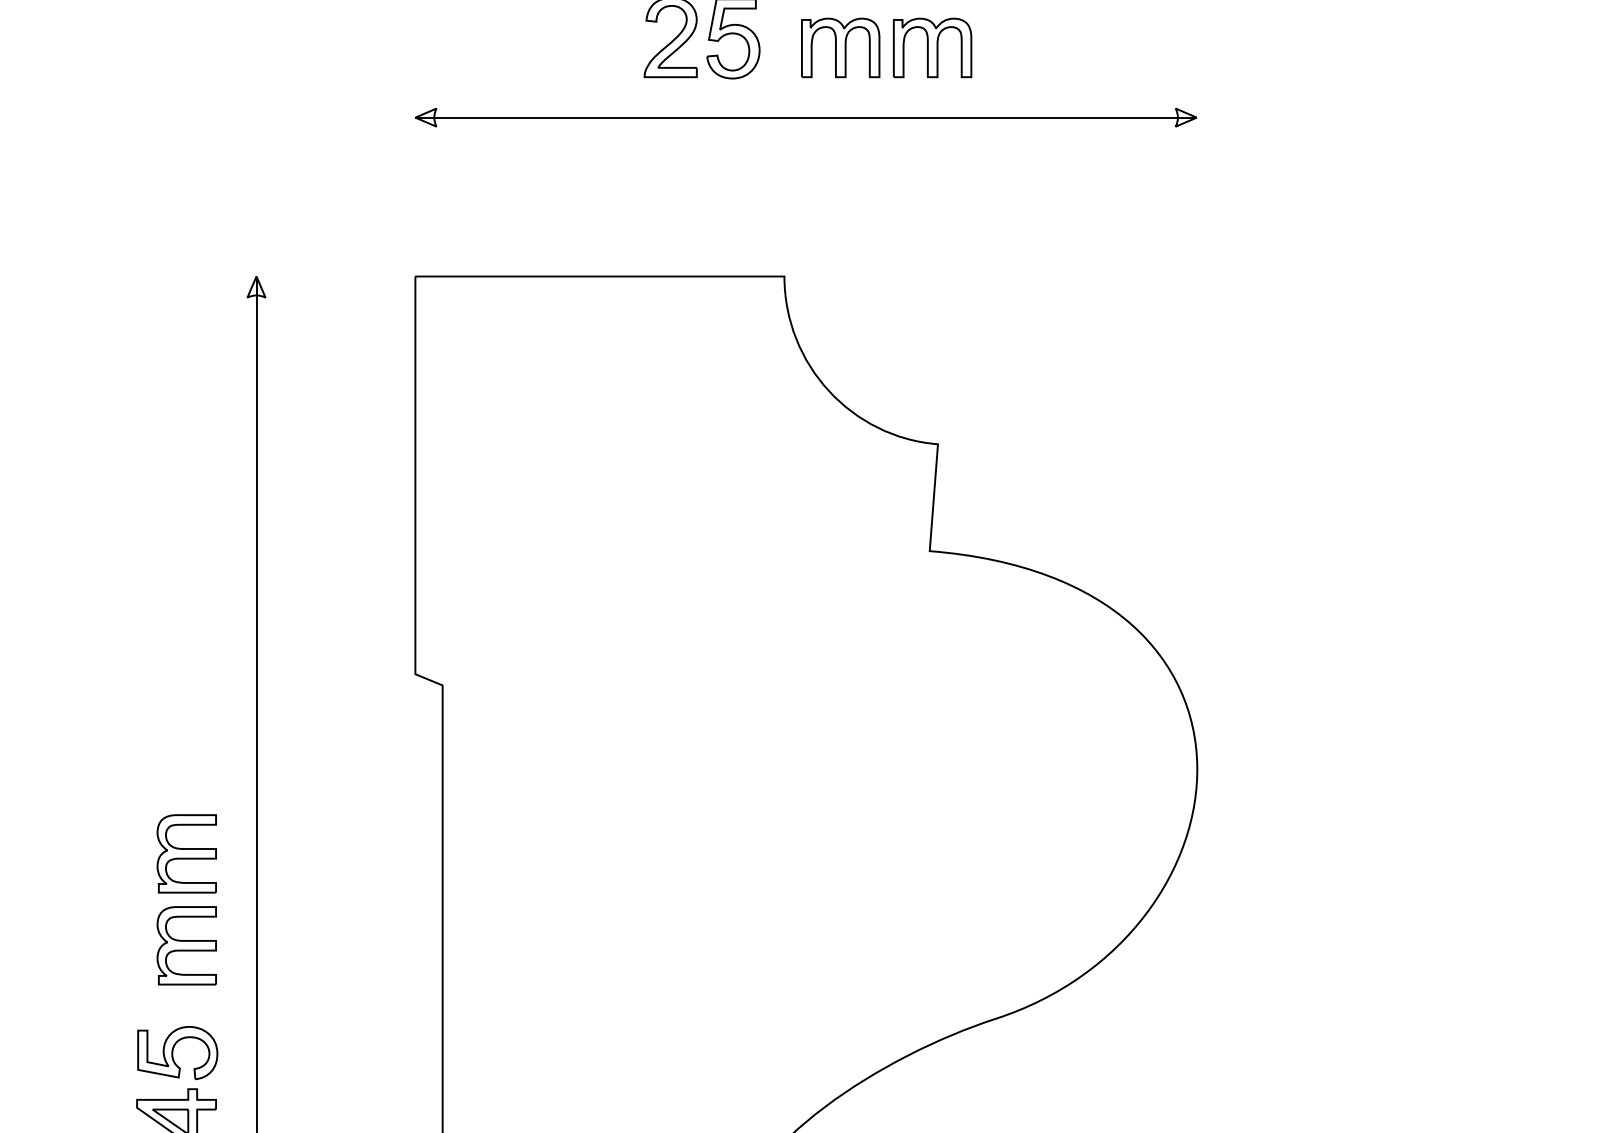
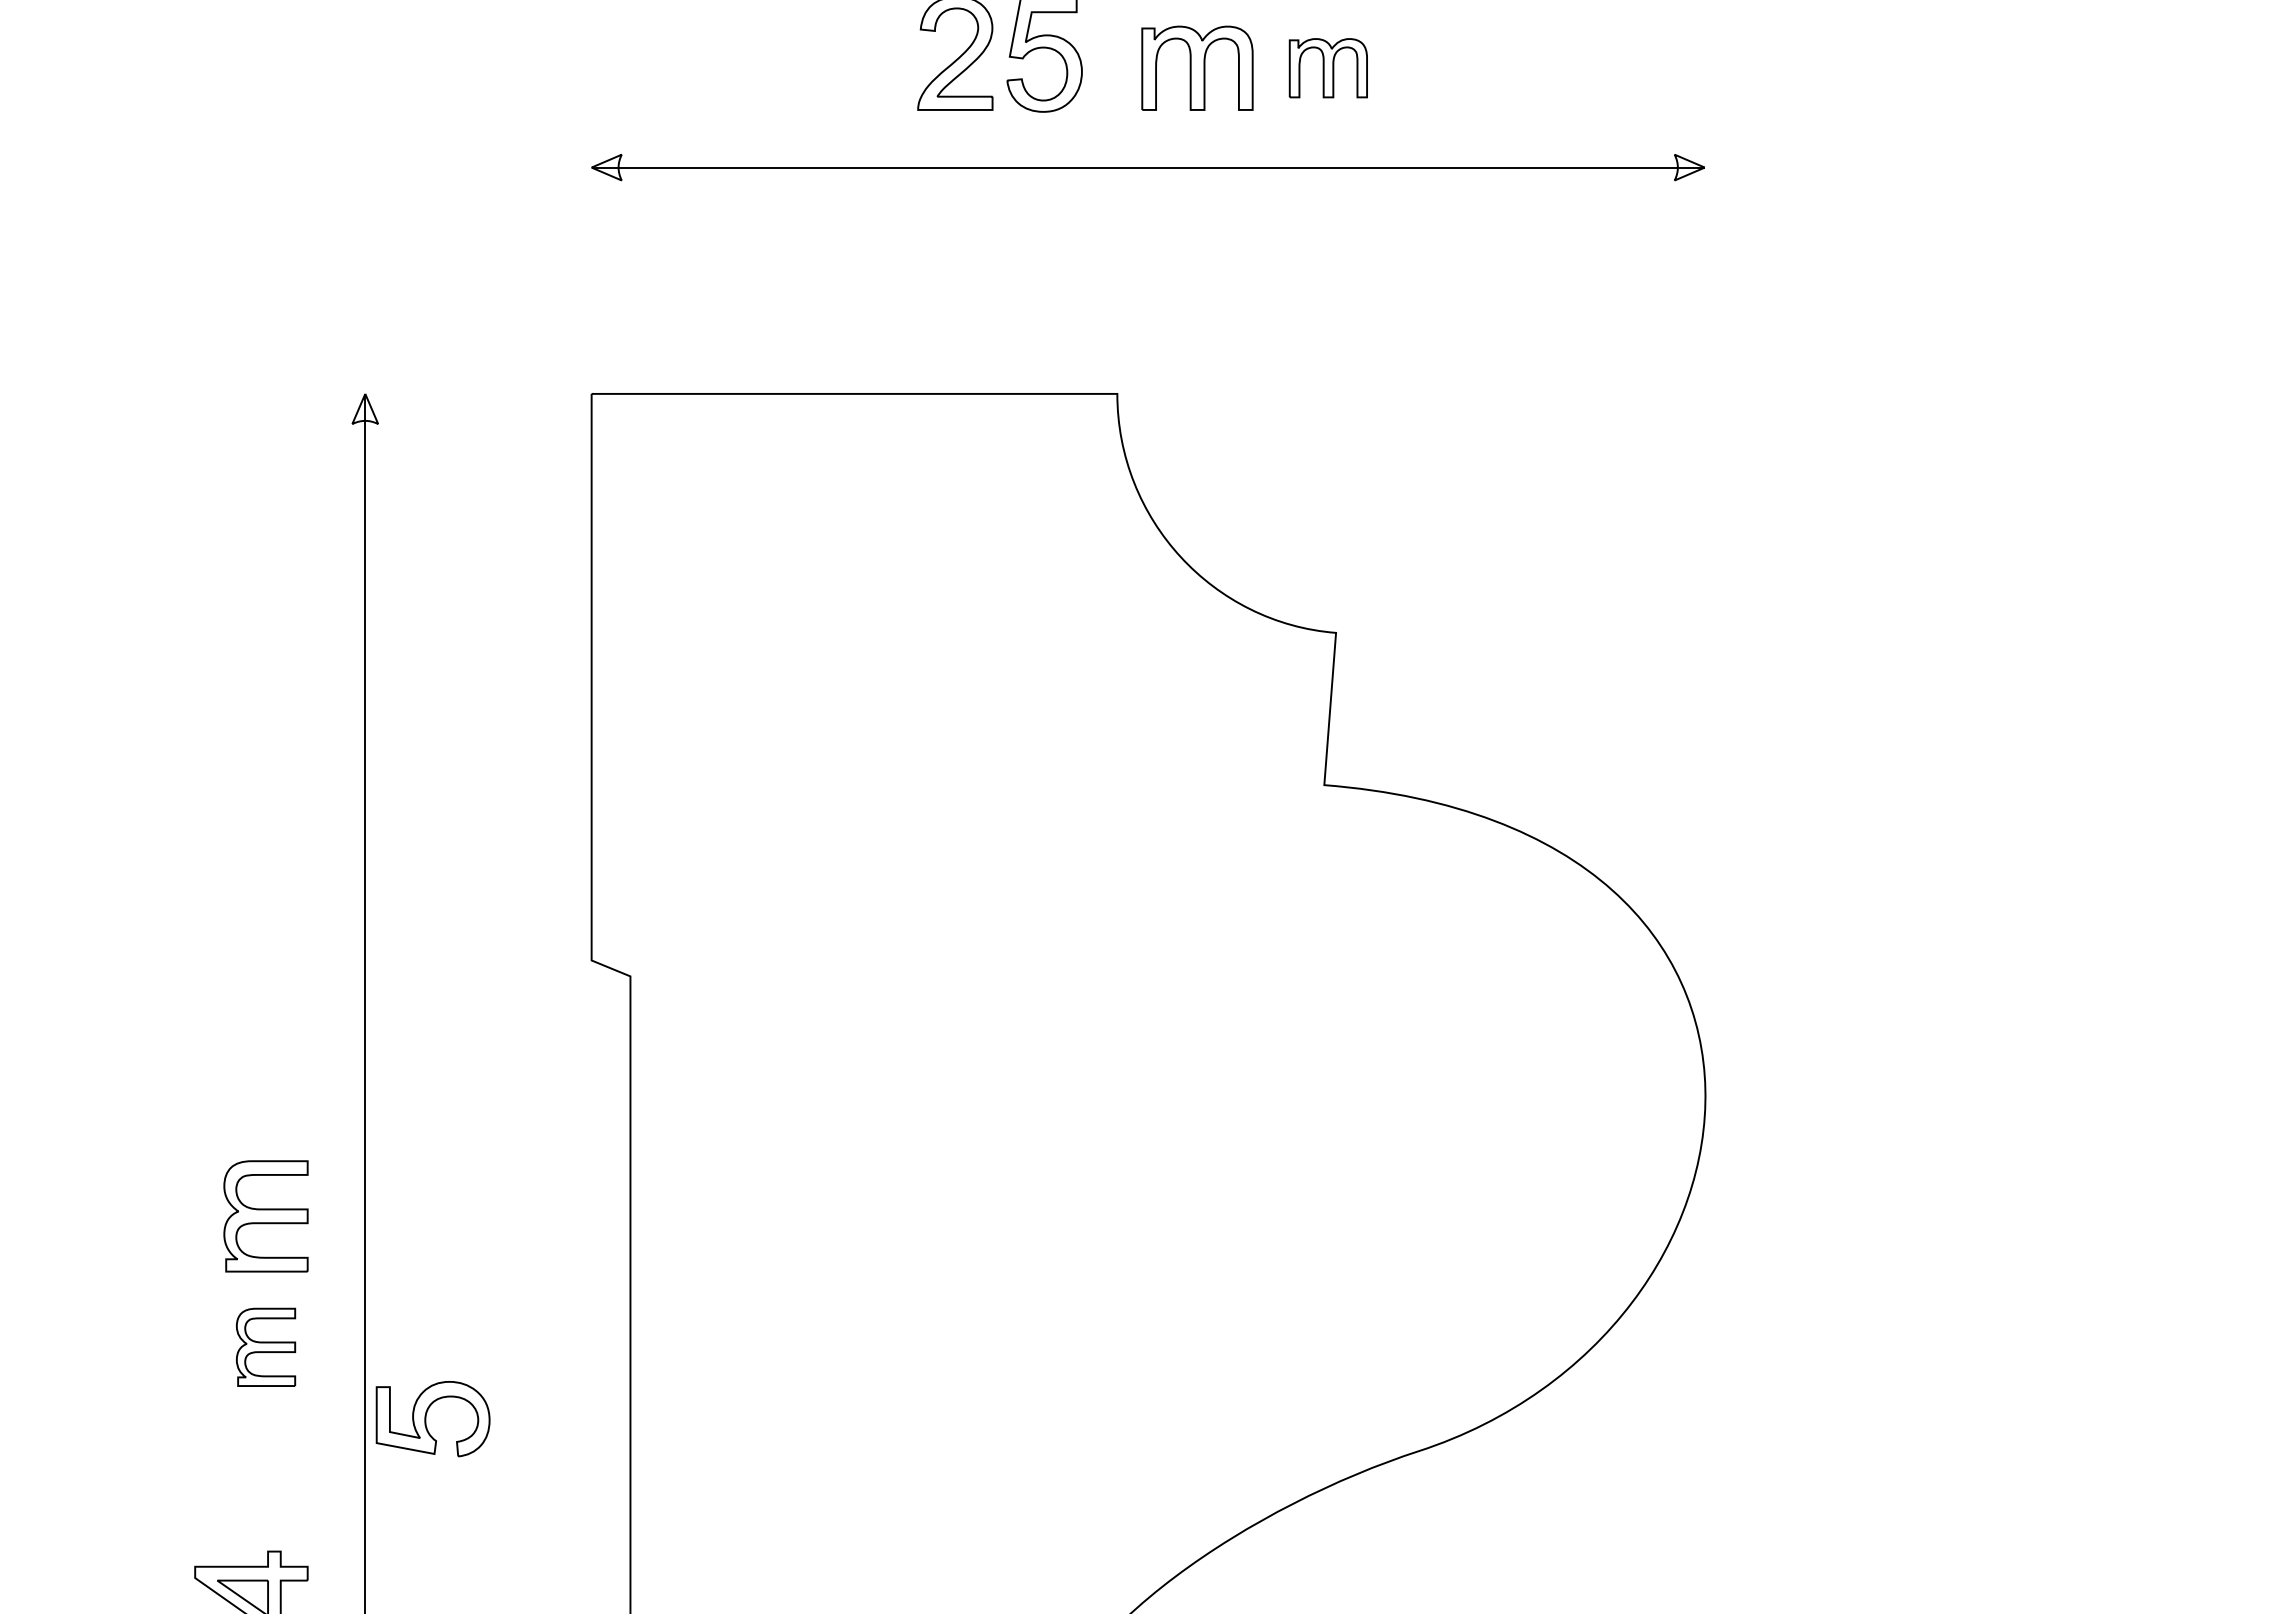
part: (932, 47) -> (1328, 67), size x0.7
part: (186, 945) -> (265, 1347), size x0.7
part: (177, 1053) -> (432, 1419), moved

